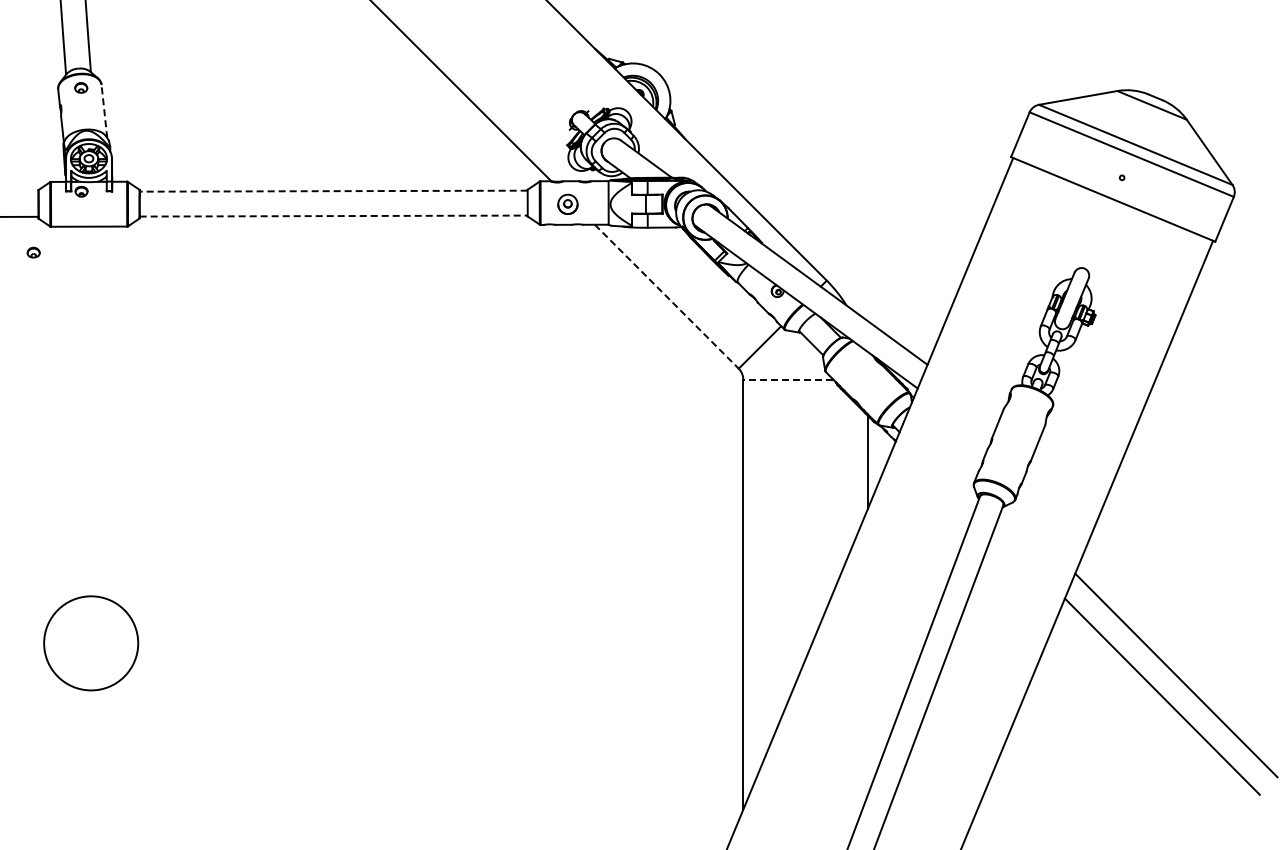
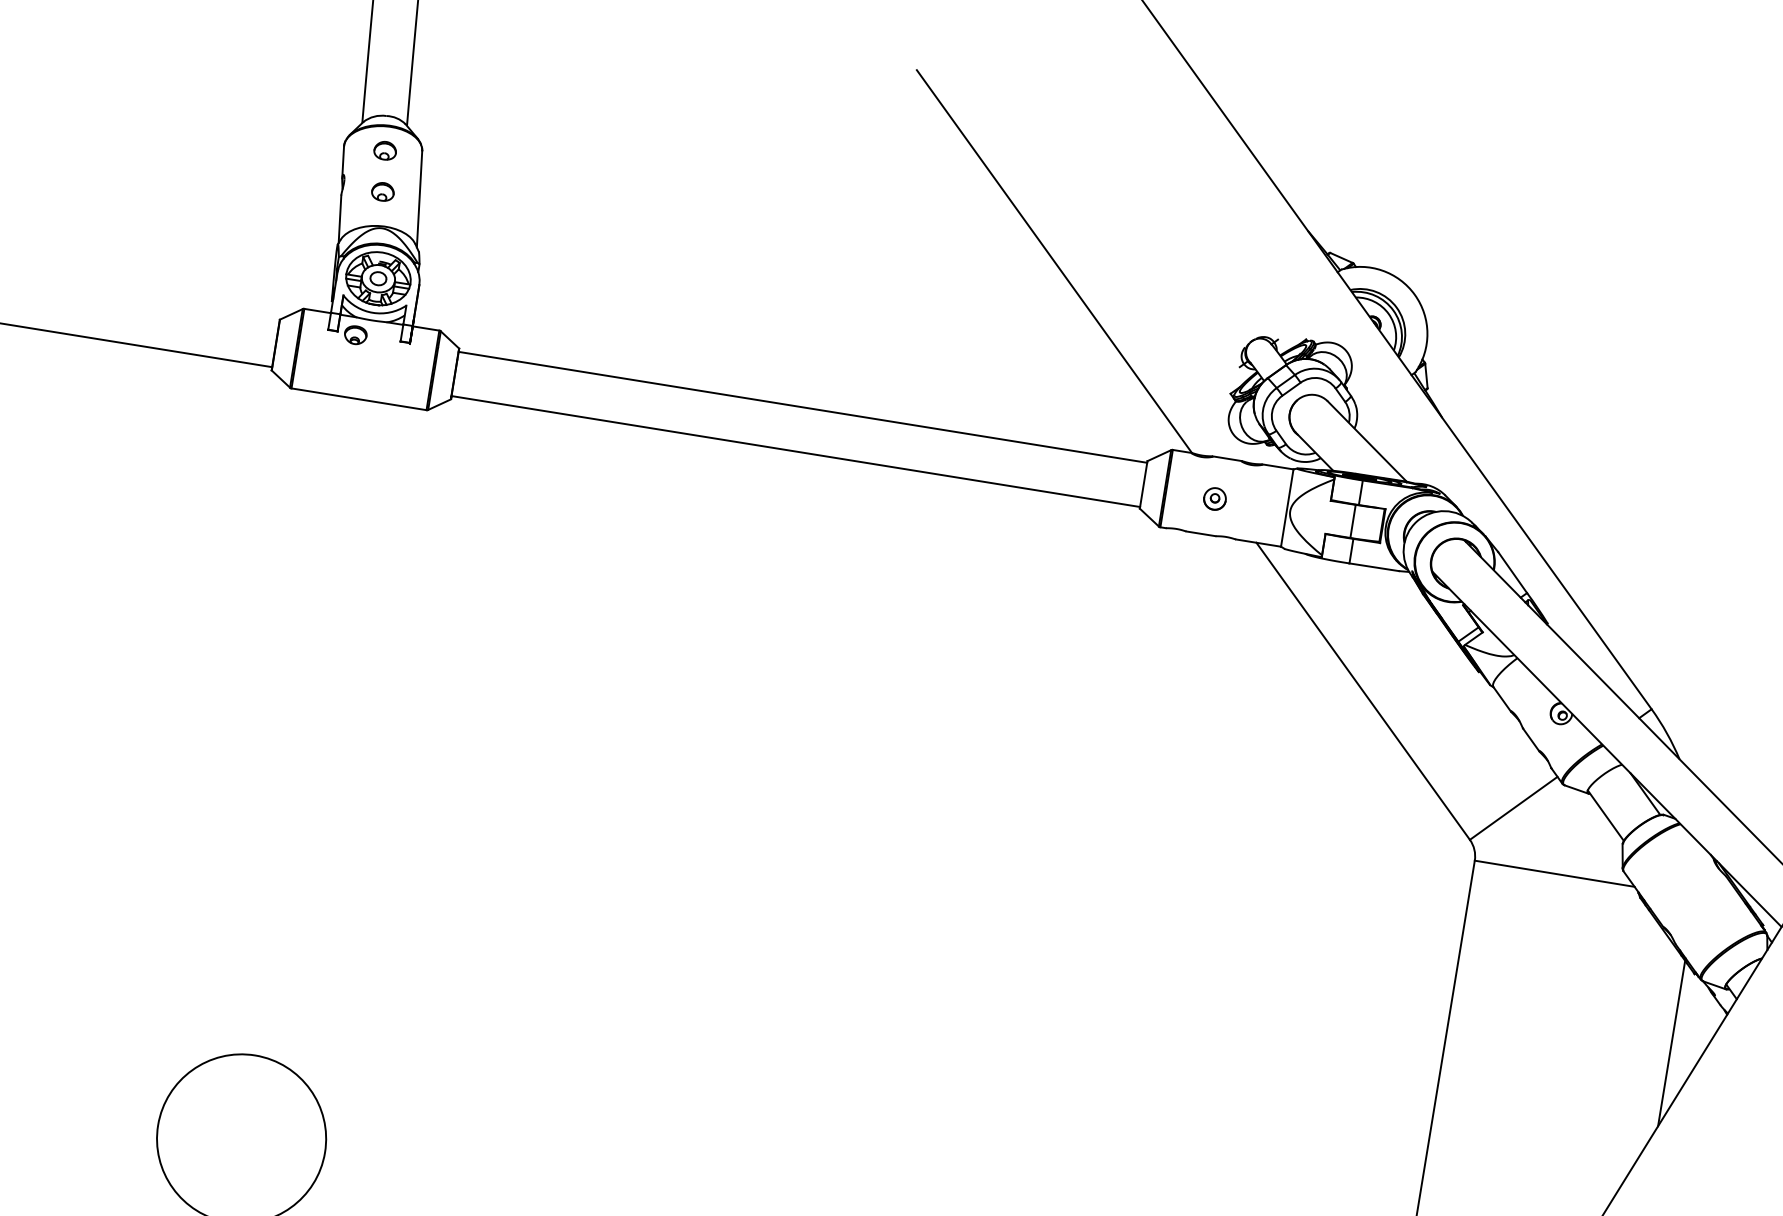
line: (104, 111) -> (419, 199), dashed -> solid
line: (333, 191) -> (802, 407), dashed -> solid
part: (568, 204) -> (1215, 499), size x0.62
line: (334, 216) -> (797, 452), dashed -> solid
part: (33, 252) -> (382, 191), moved
line: (666, 296) -> (1362, 690), dashed -> solid
line: (787, 379) -> (1553, 873), dashed -> solid

